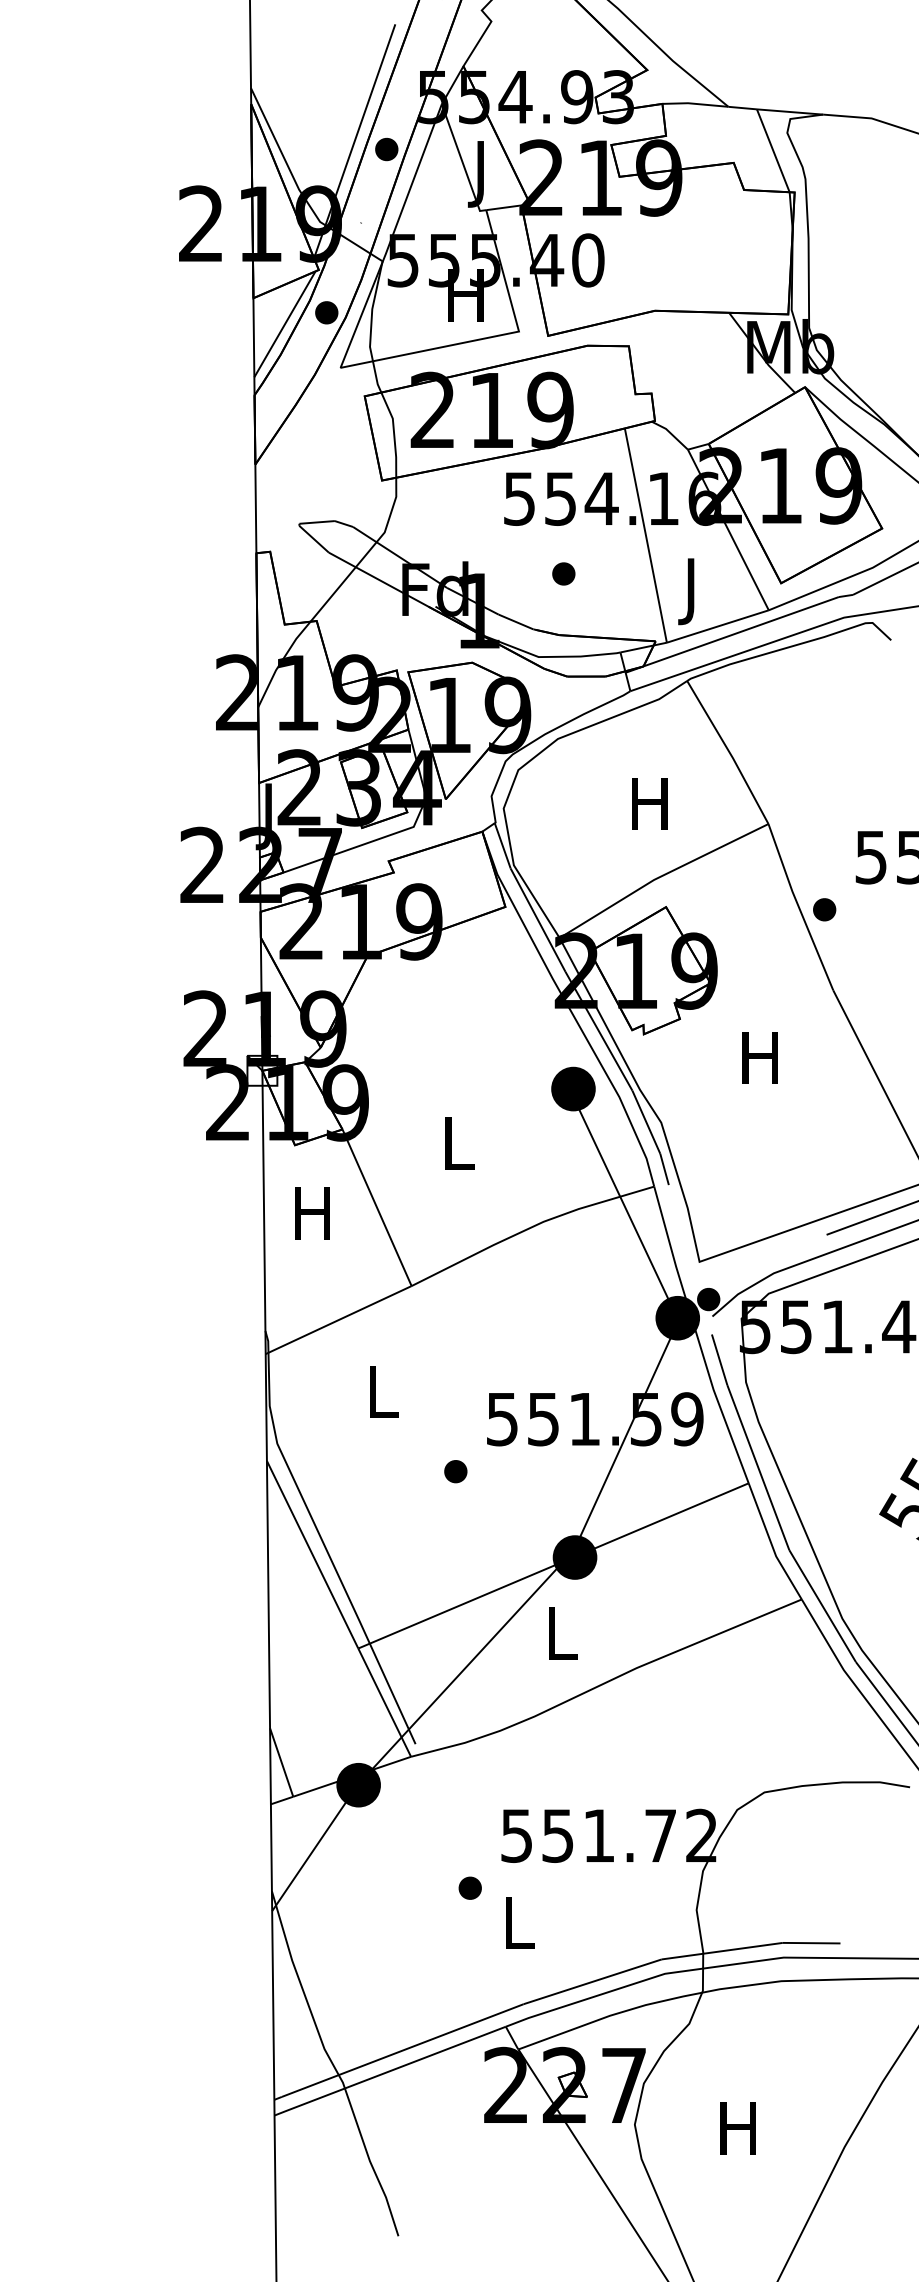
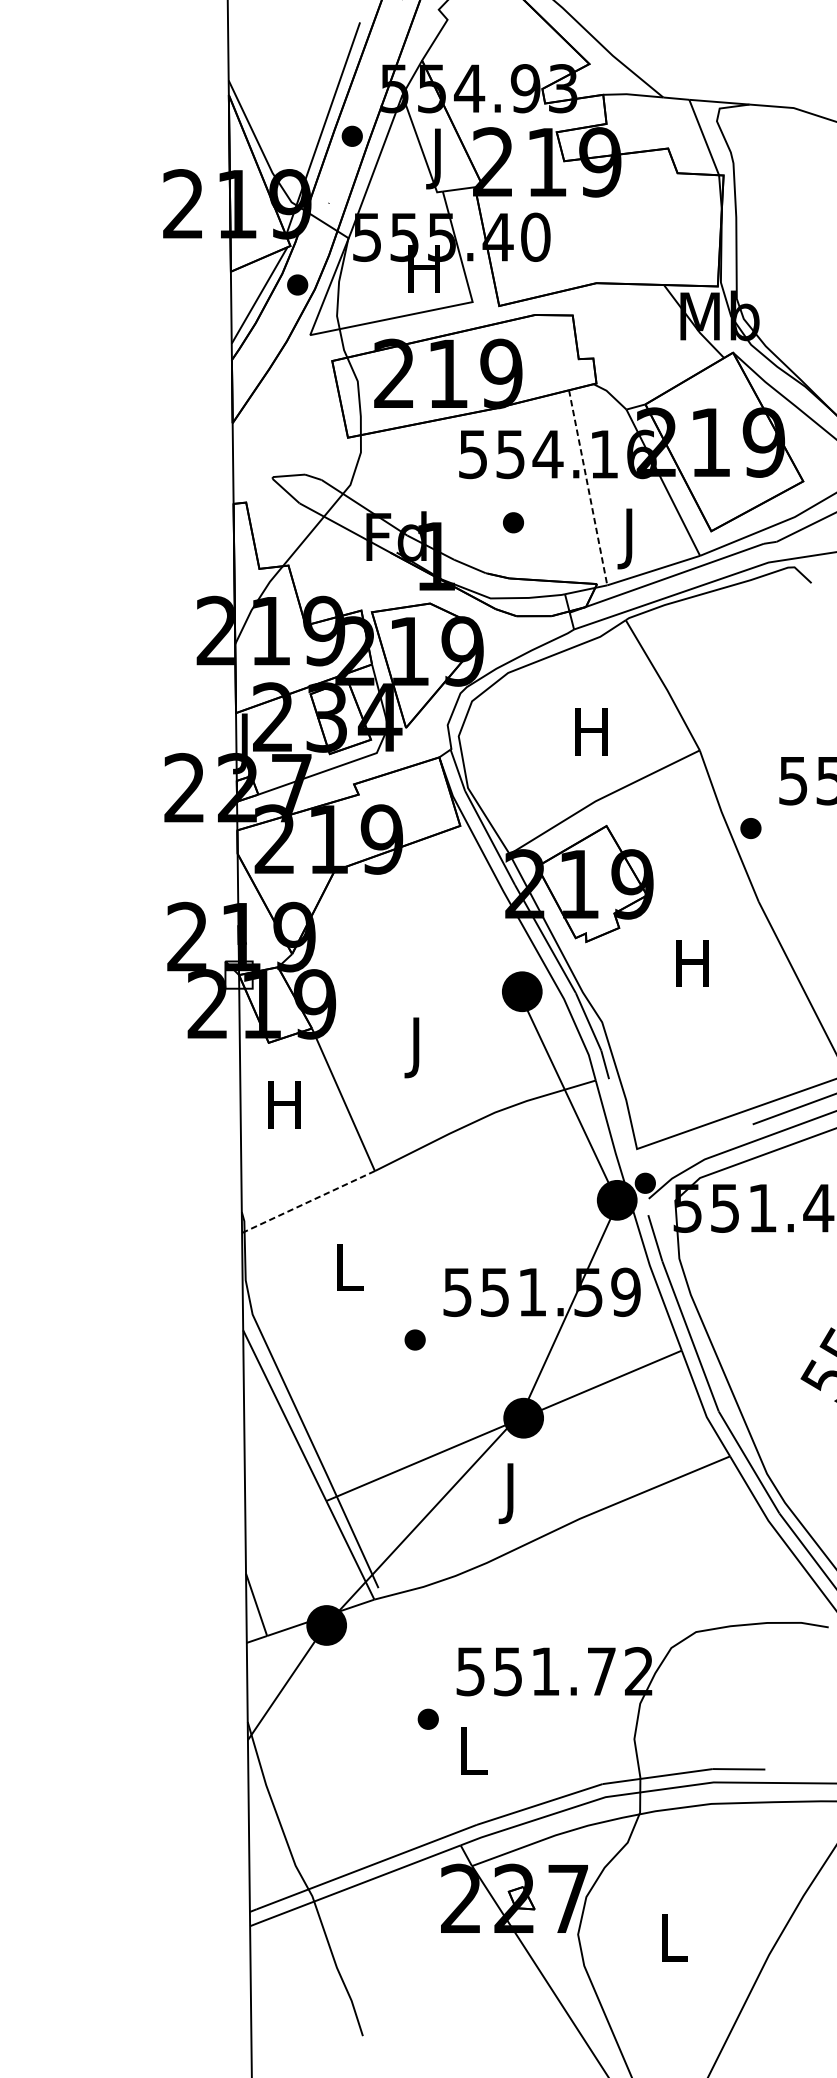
line: (645, 534) -> (587, 486), solid -> dashed
text: (459, 1150) -> (418, 1047), L -> J
line: (337, 1320) -> (307, 1202), solid -> dashed
text: (562, 1640) -> (512, 1493), L -> J
text: (737, 2128) -> (671, 1938), H -> L

